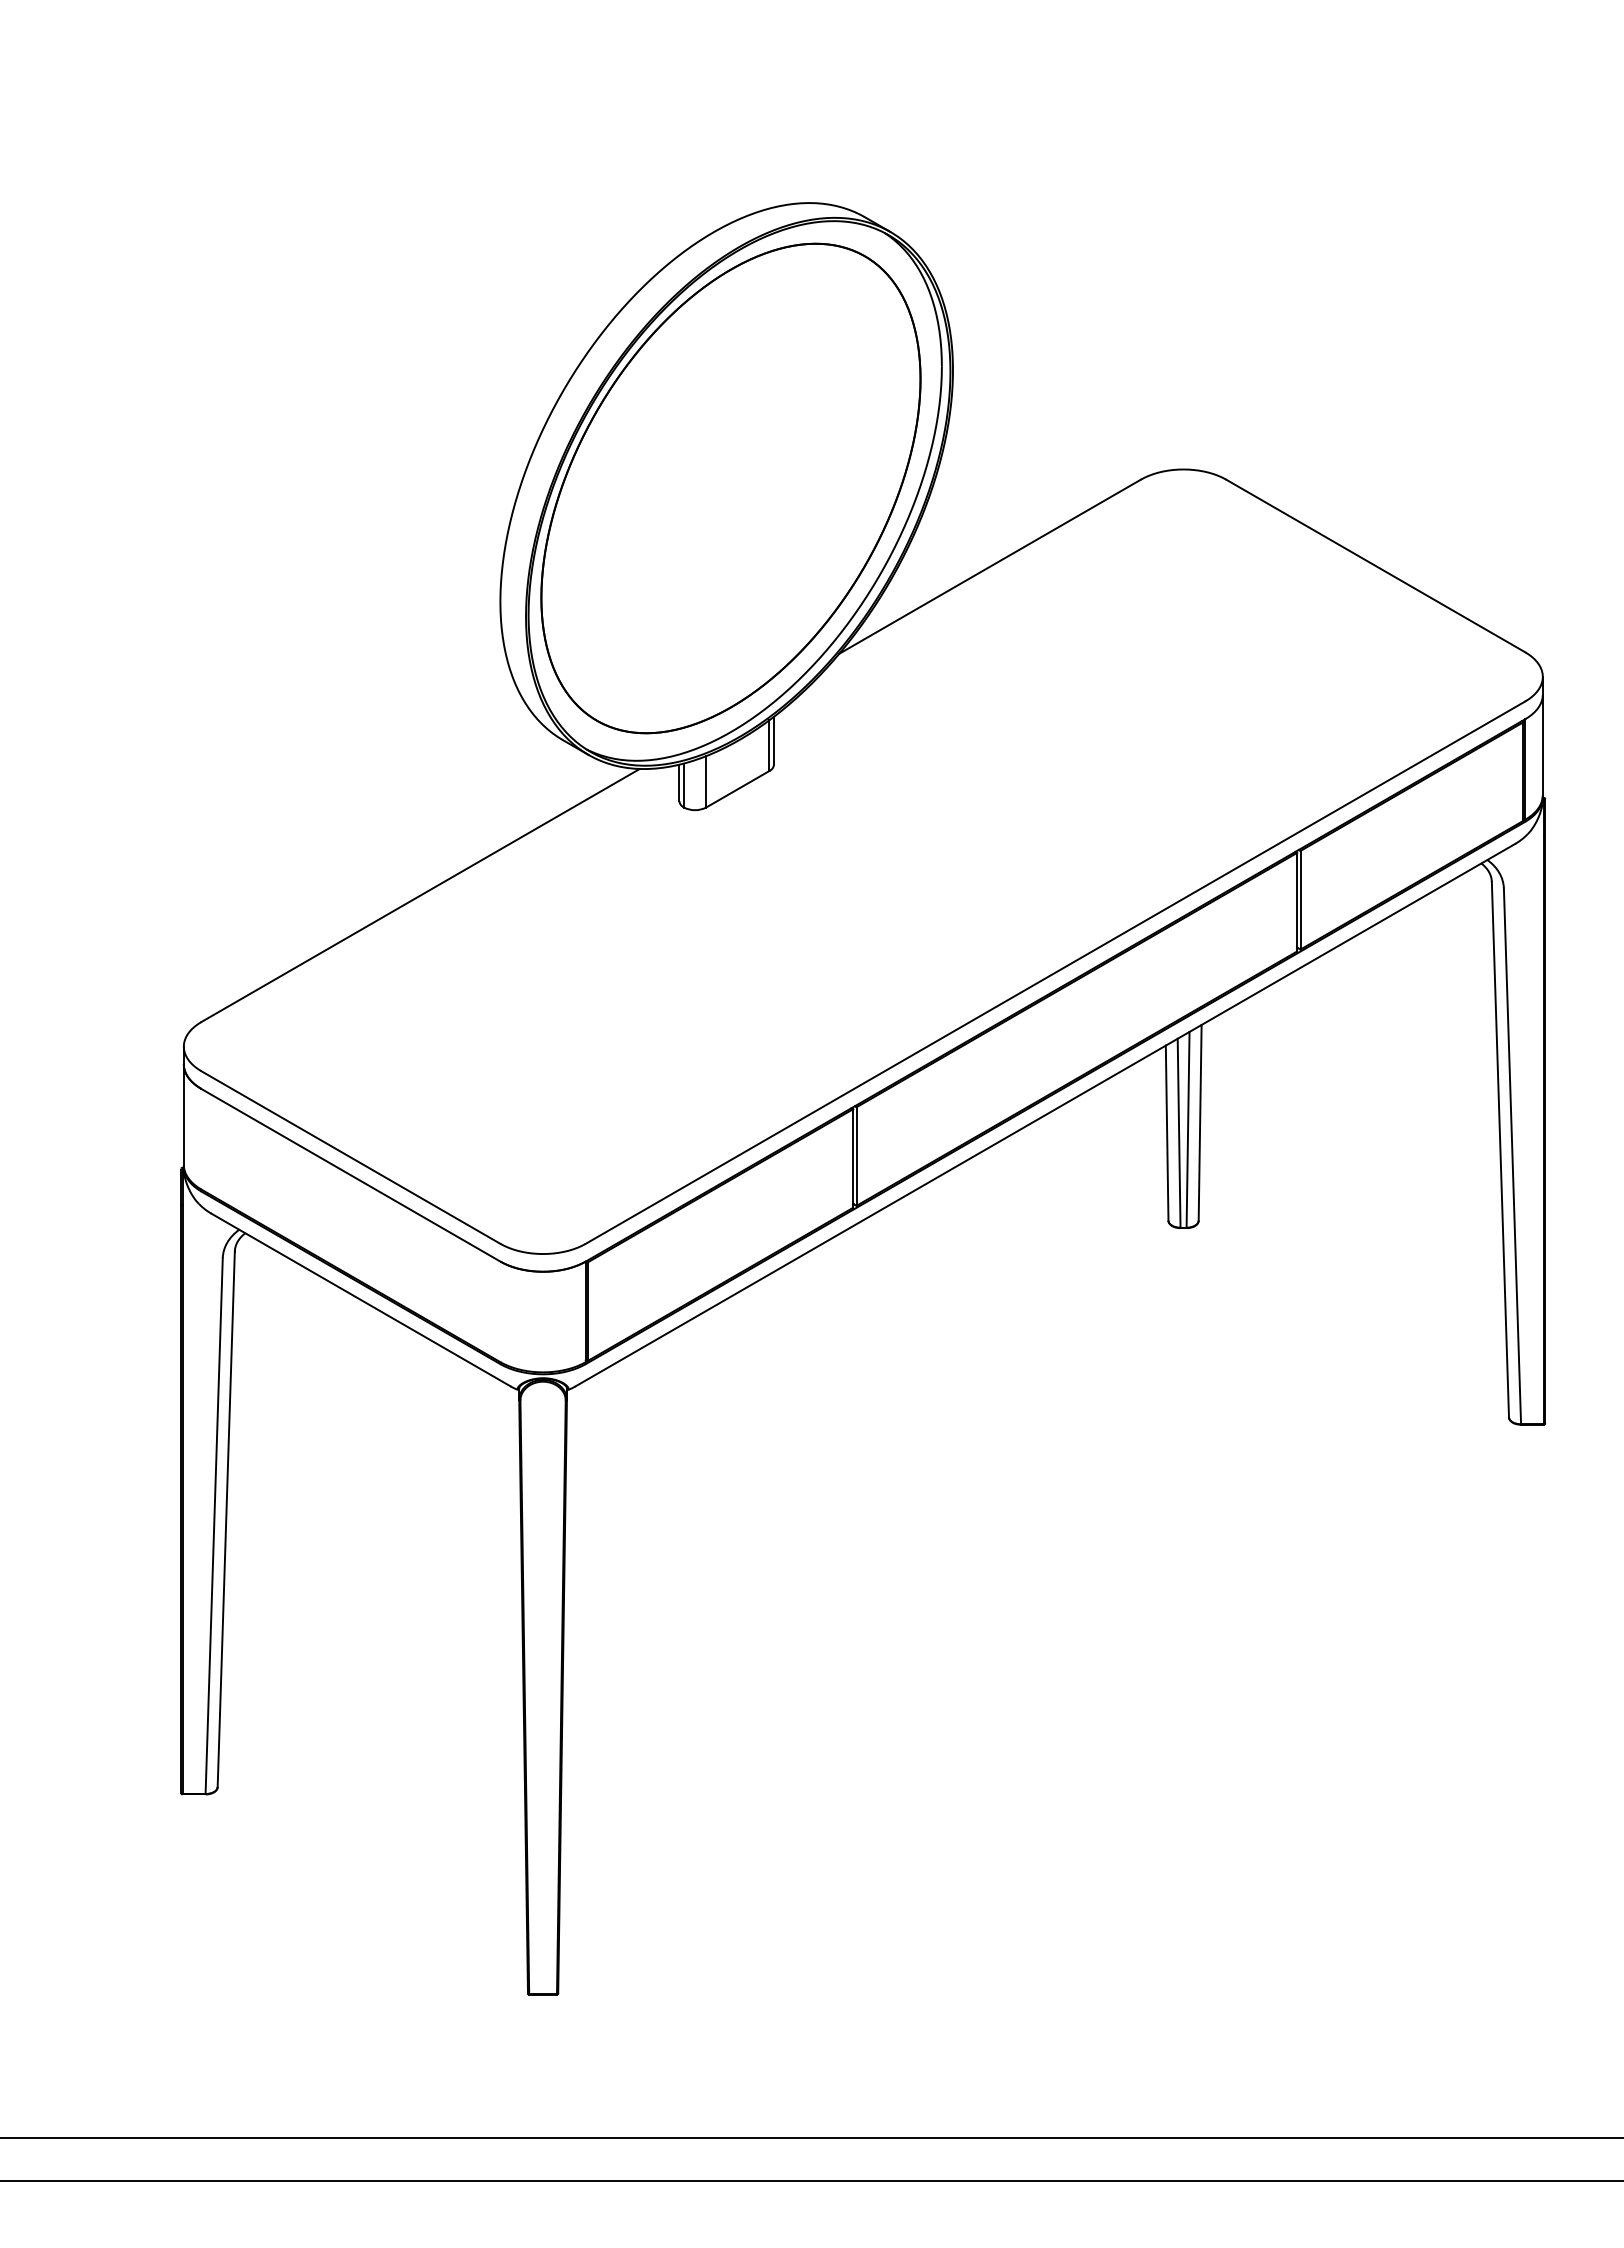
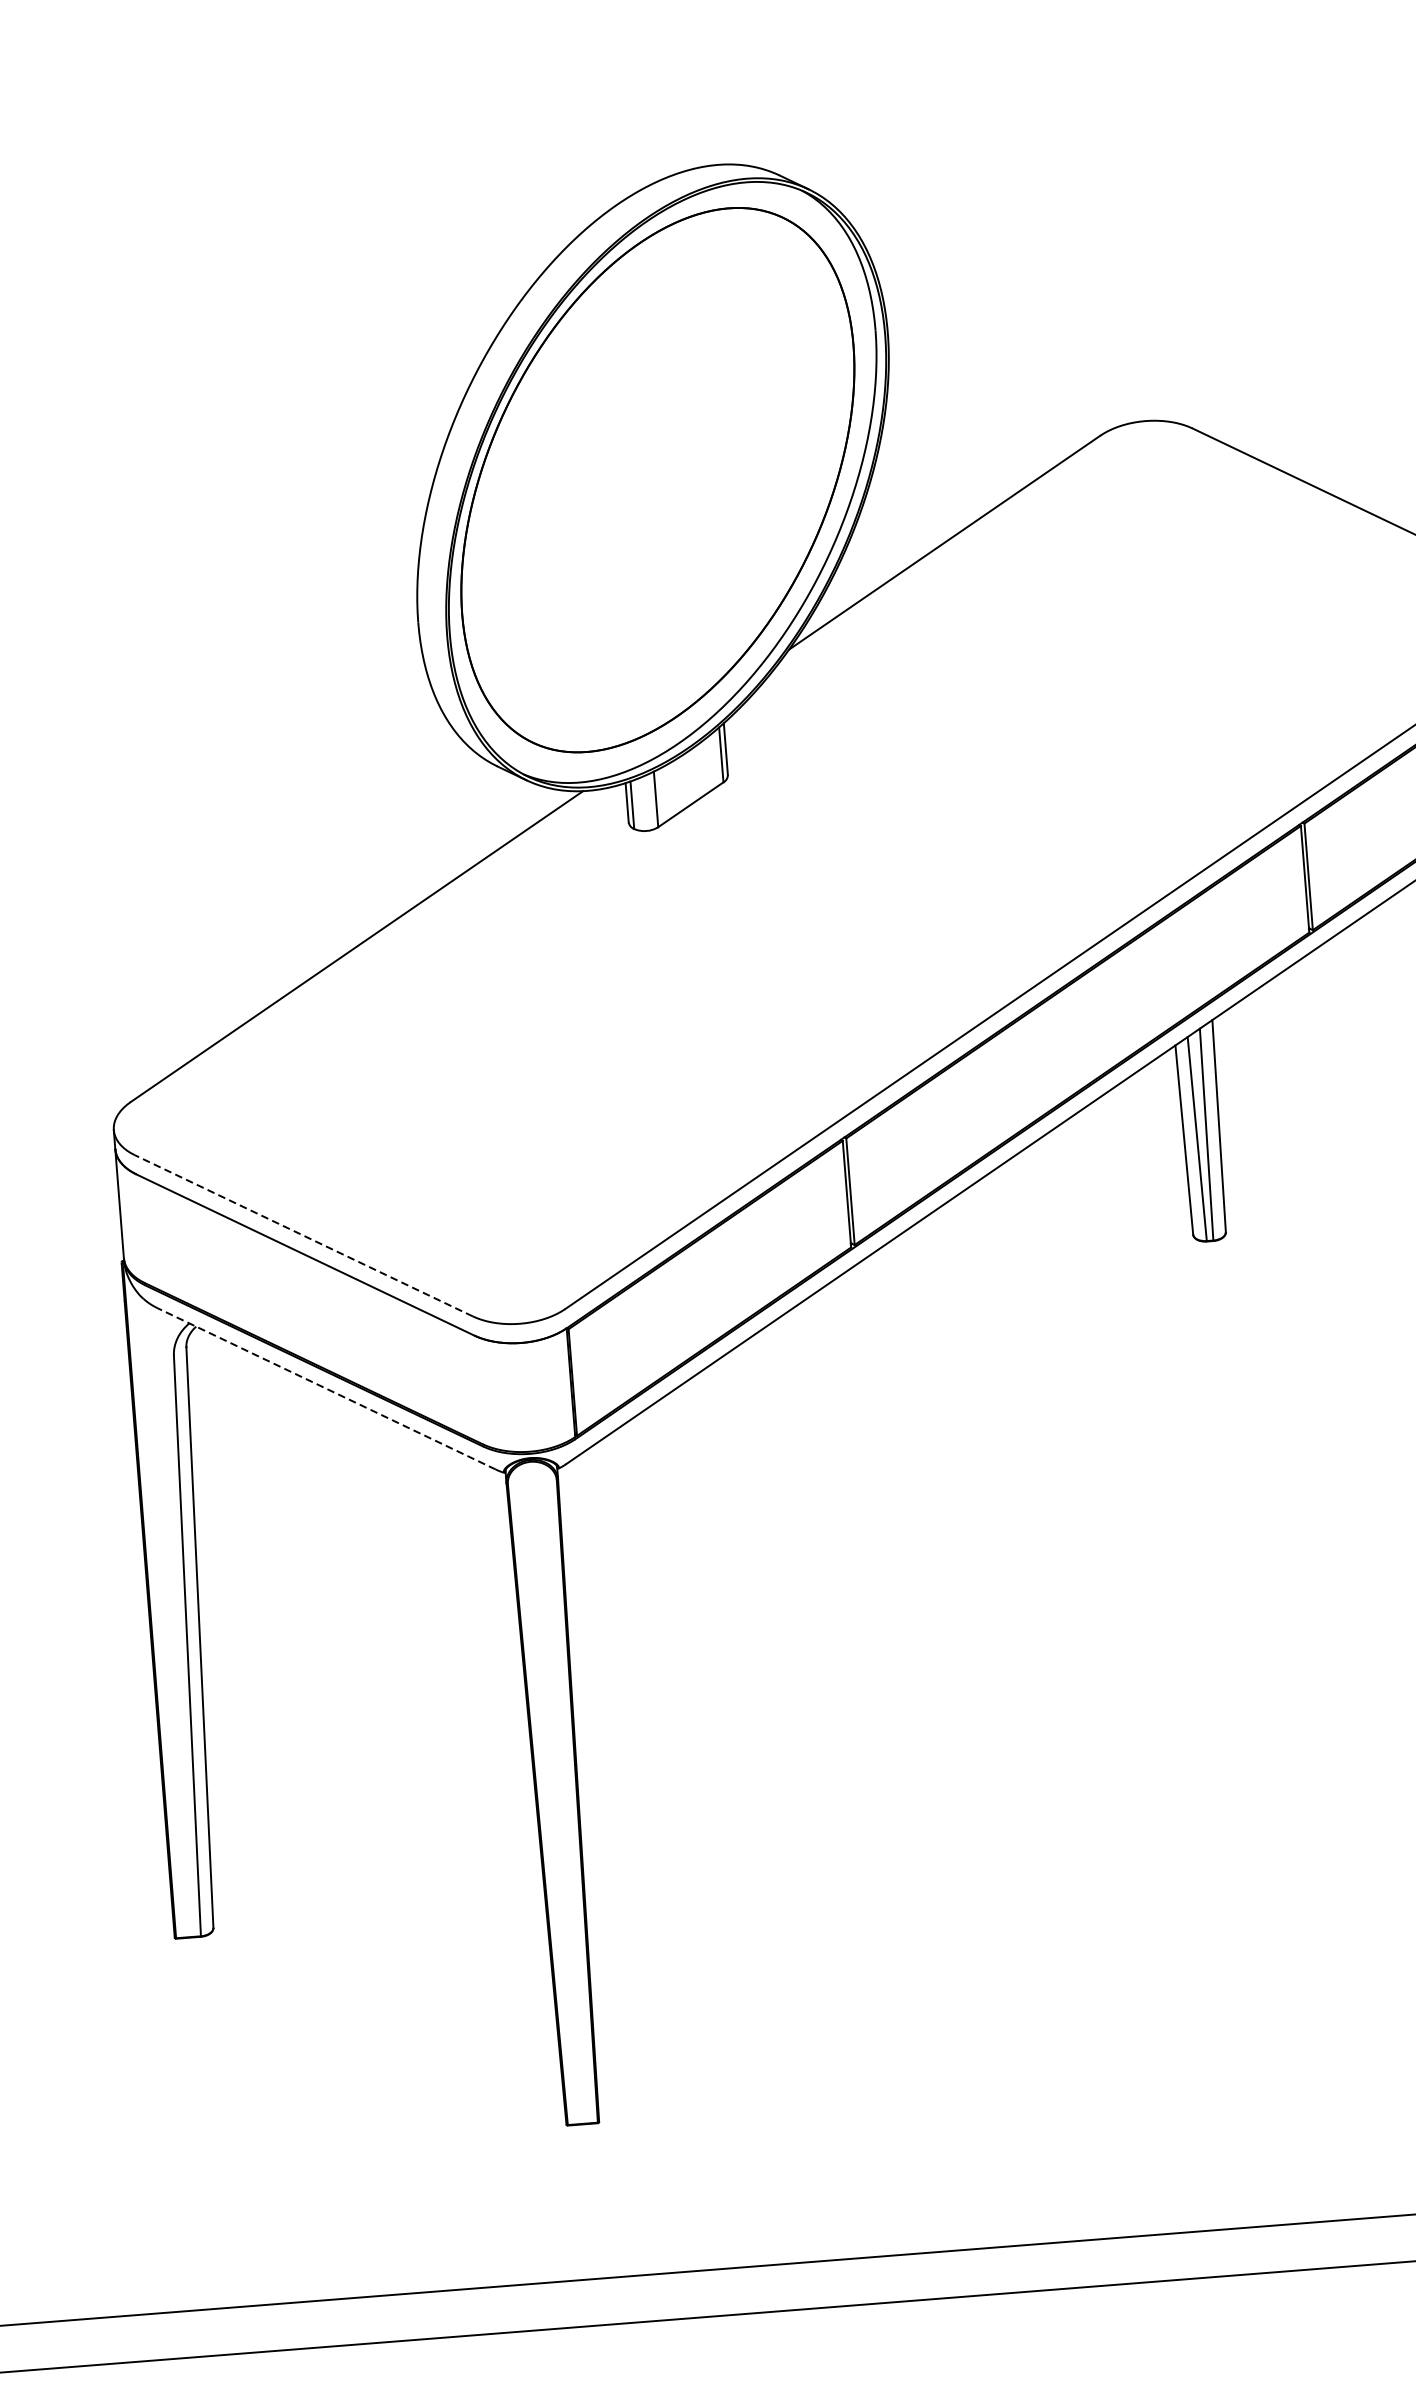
line: (350, 1157) -> (303, 1235), solid -> dashed
line: (360, 1299) -> (326, 1388), solid -> dashed

